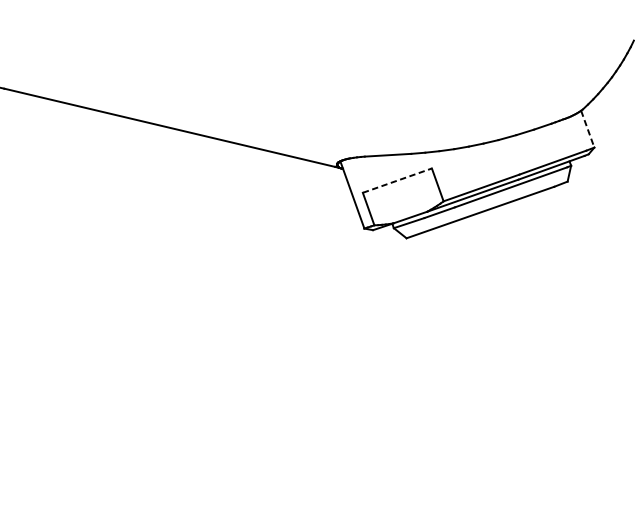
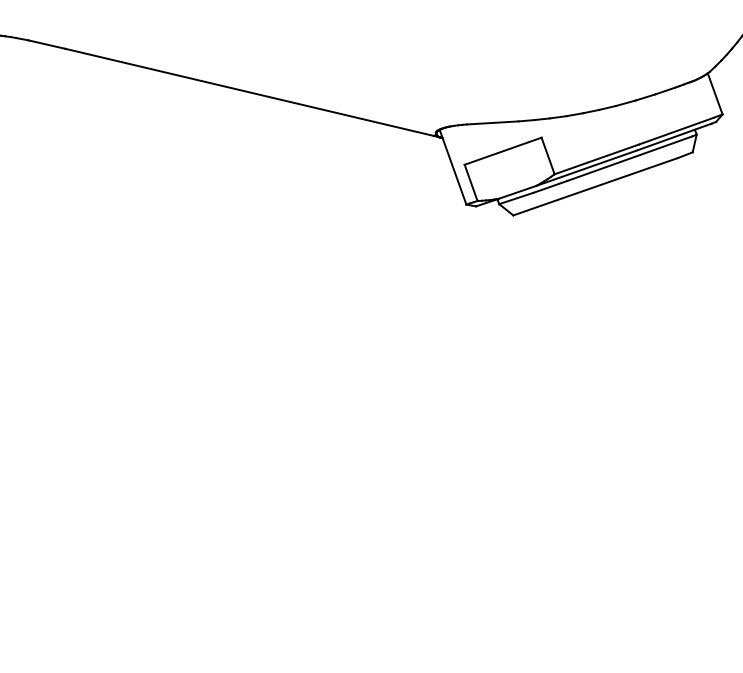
line: (588, 128) -> (715, 93), dashed -> solid
line: (397, 180) -> (503, 151), dashed -> solid

